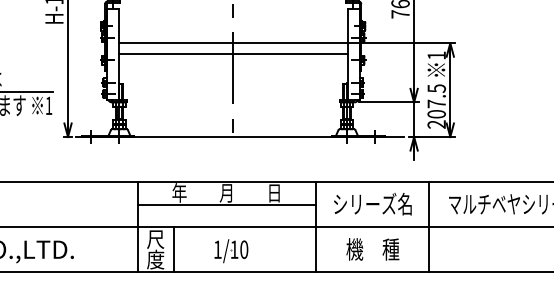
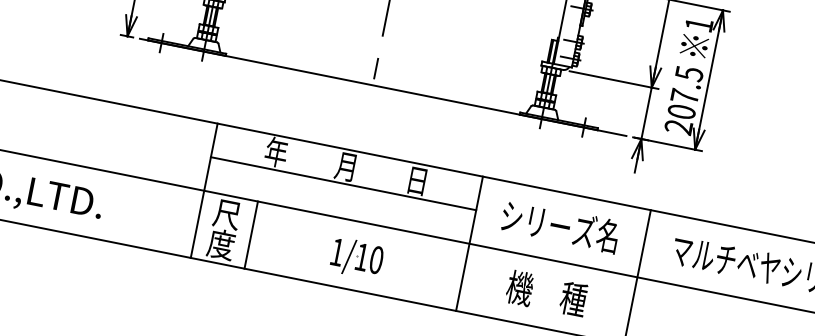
part: (231, 251) -> (357, 258), moved

